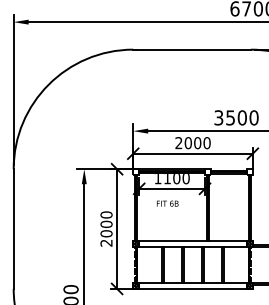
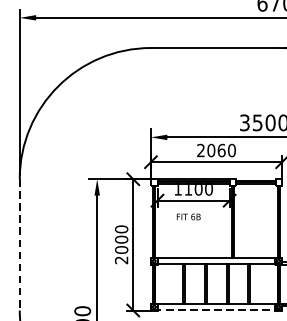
text: (197, 142) -> (221, 149), 2000 -> 2060
line: (13, 229) -> (19, 245), solid -> dashed
line: (193, 288) -> (217, 310), solid -> dashed

